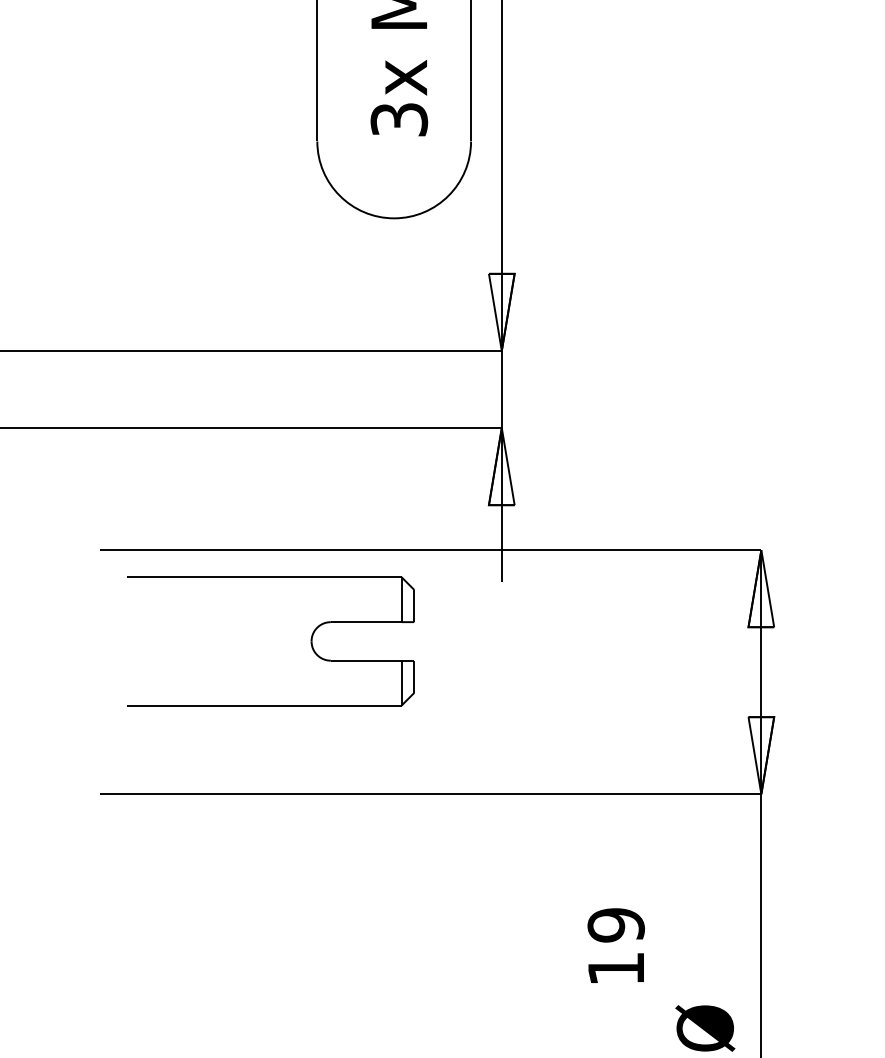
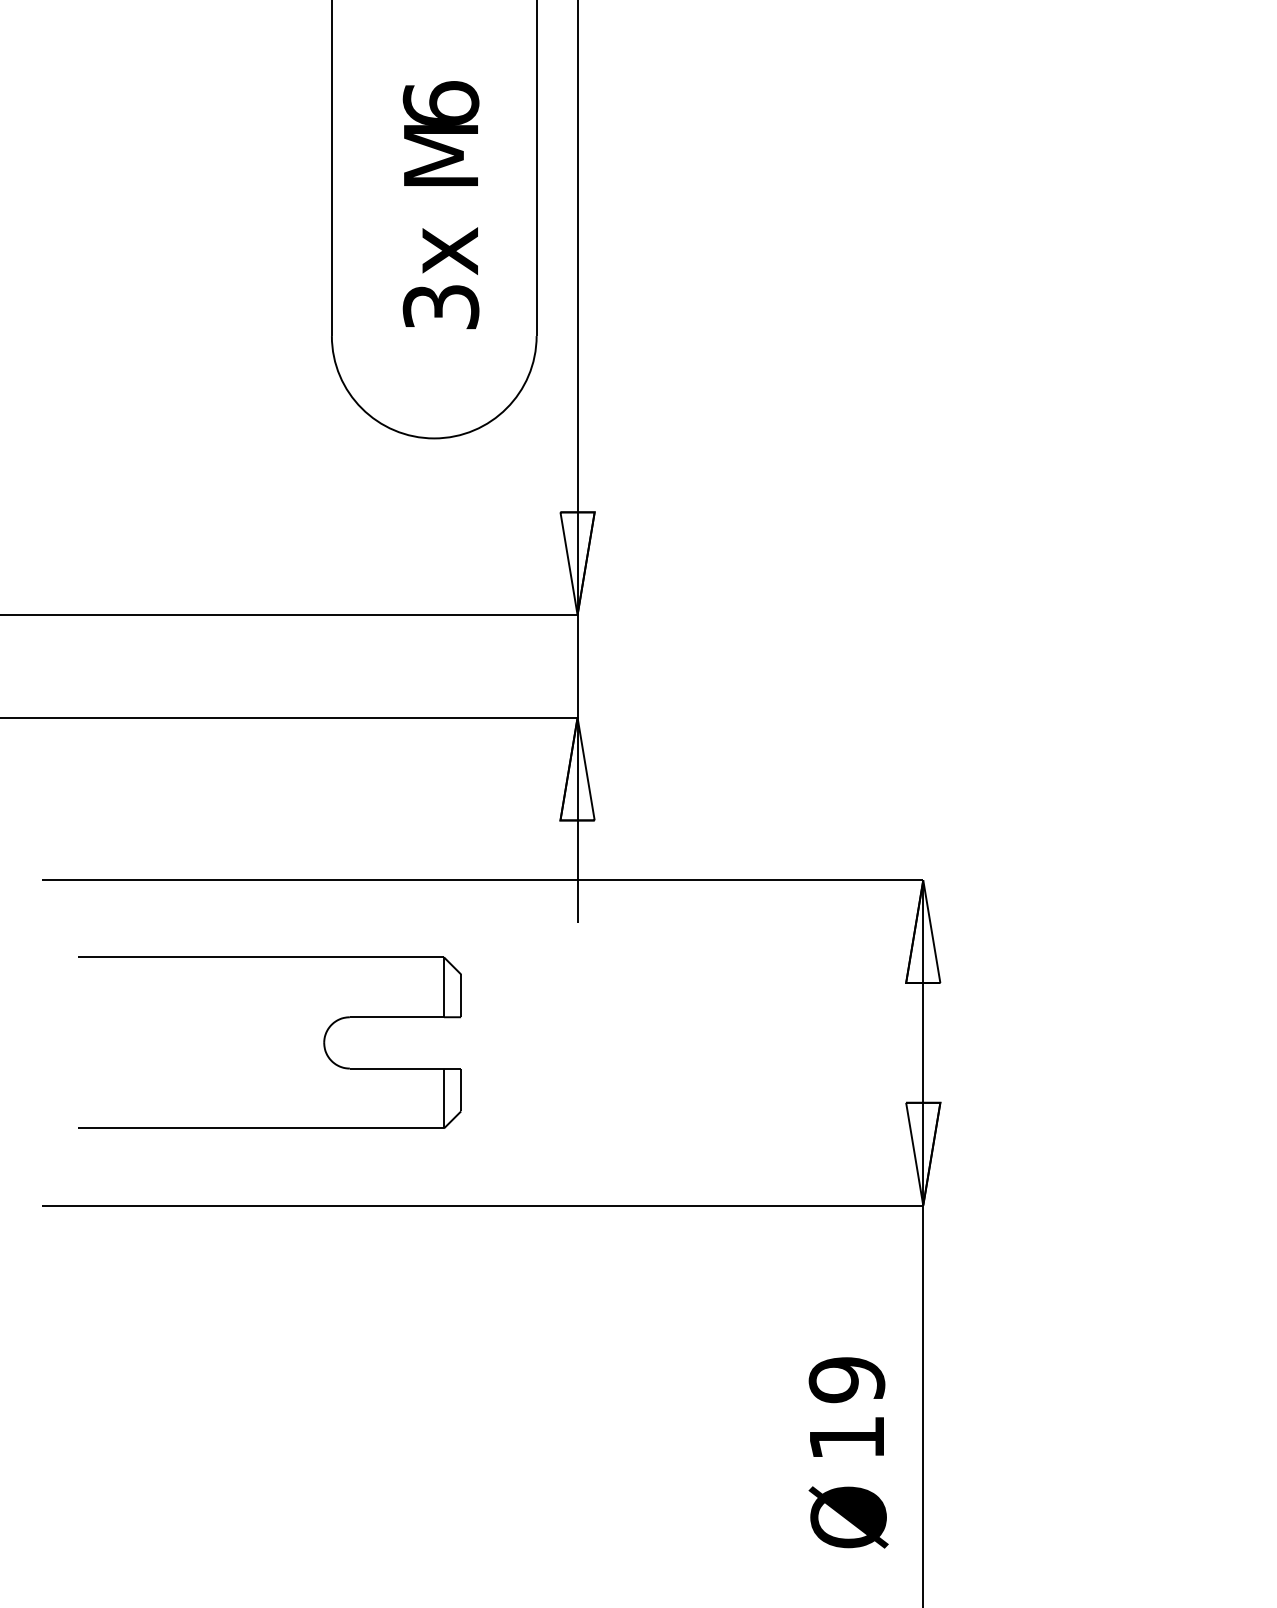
part: (311, 641) -> (323, 1042), moved
text: (615, 945) -> (846, 1406), moved

